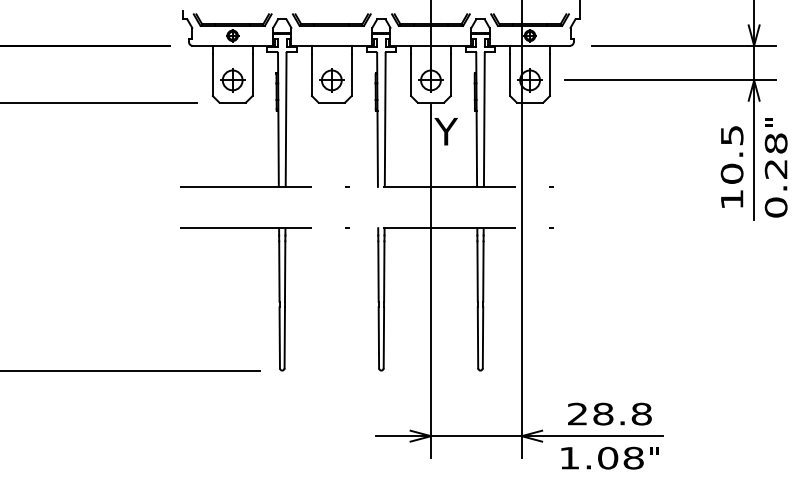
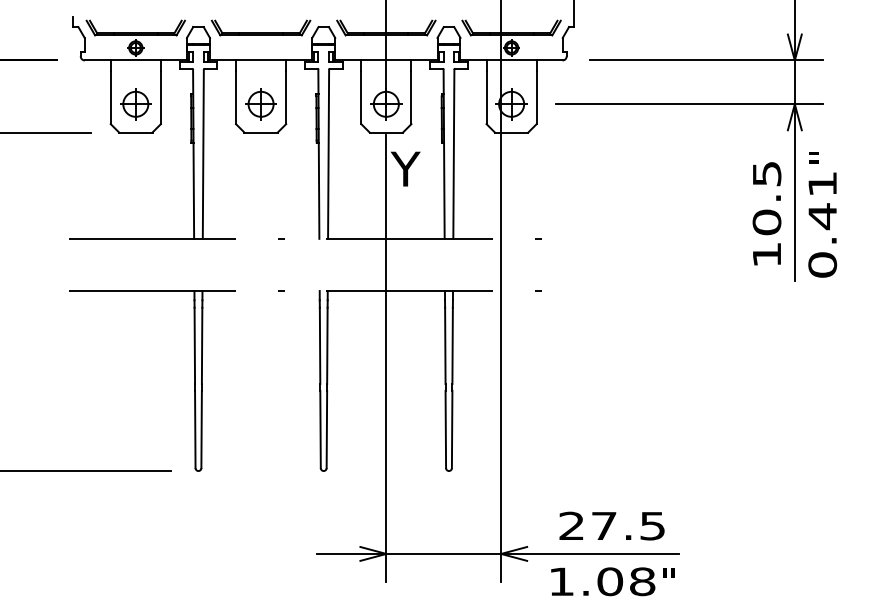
text: (775, 156) -> (821, 200), 0.28 -> 0.41
text: (622, 413) -> (628, 525), 28.8 -> 27.5

